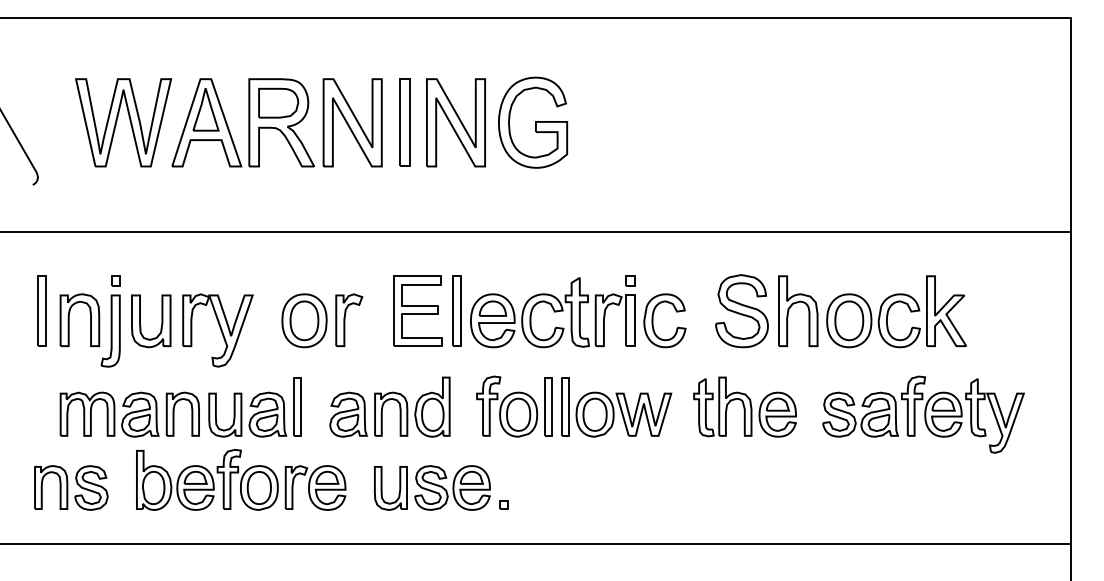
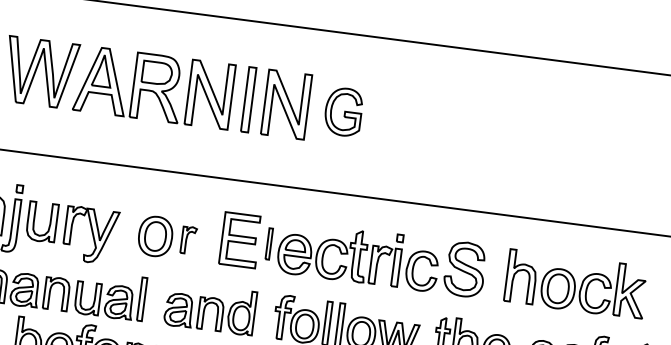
part: (533, 122) -> (343, 111), size x0.7
part: (456, 310) -> (268, 243), size x0.6
part: (741, 311) -> (464, 269), moved
part: (349, 319) -> (188, 239), size x0.7

